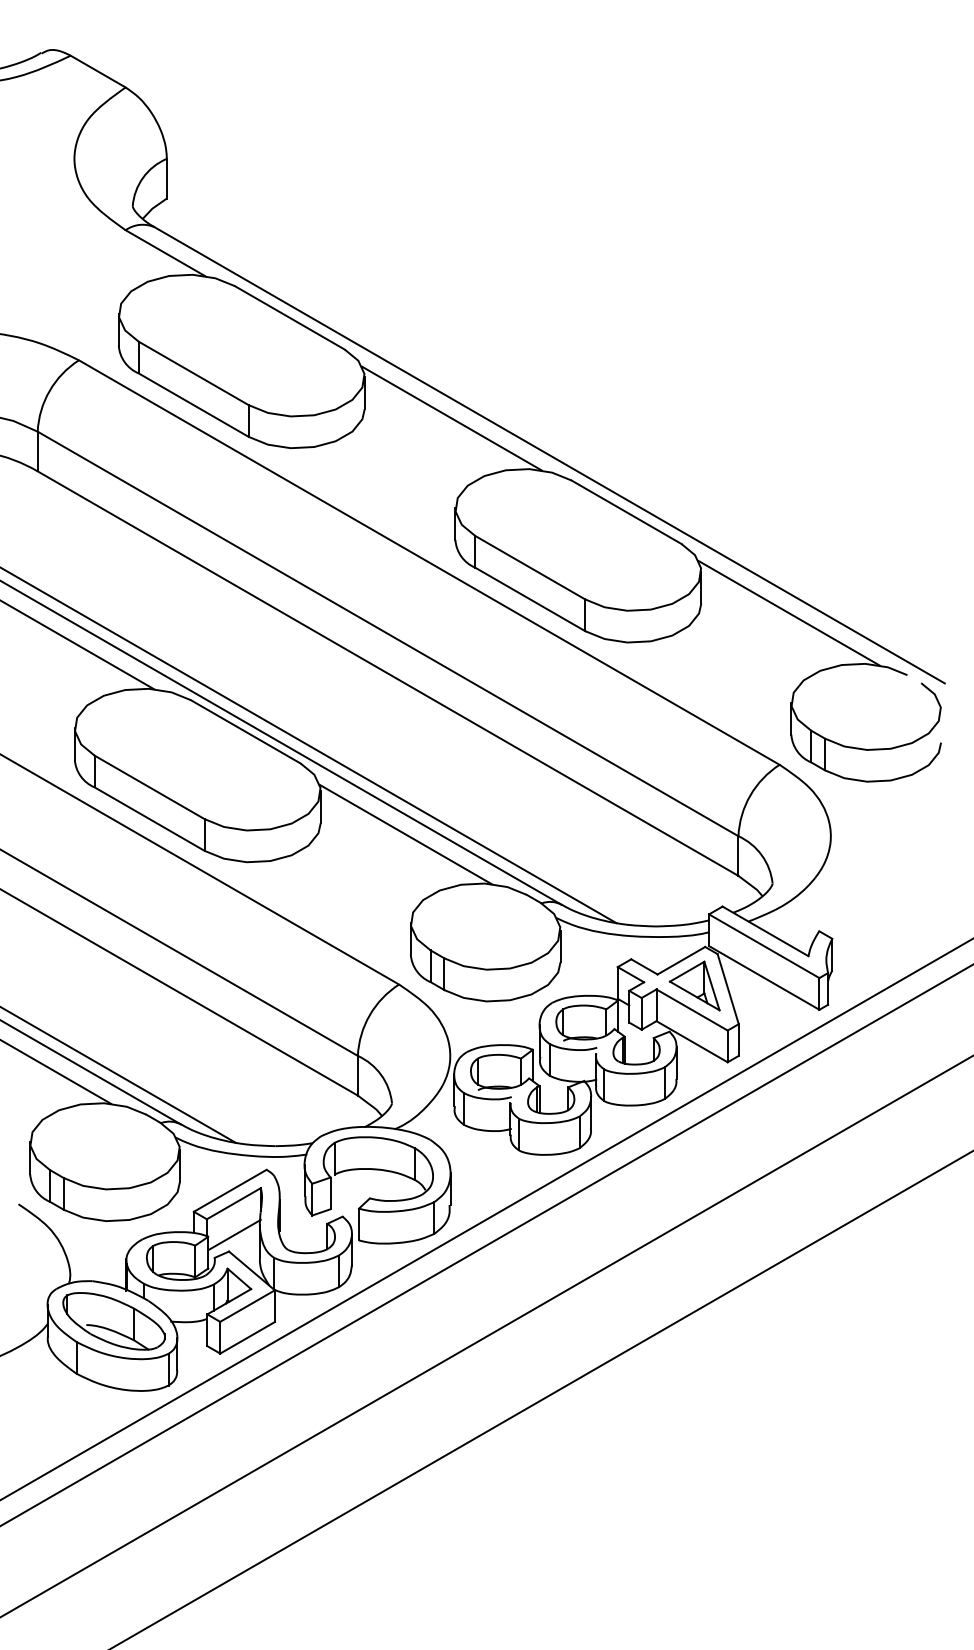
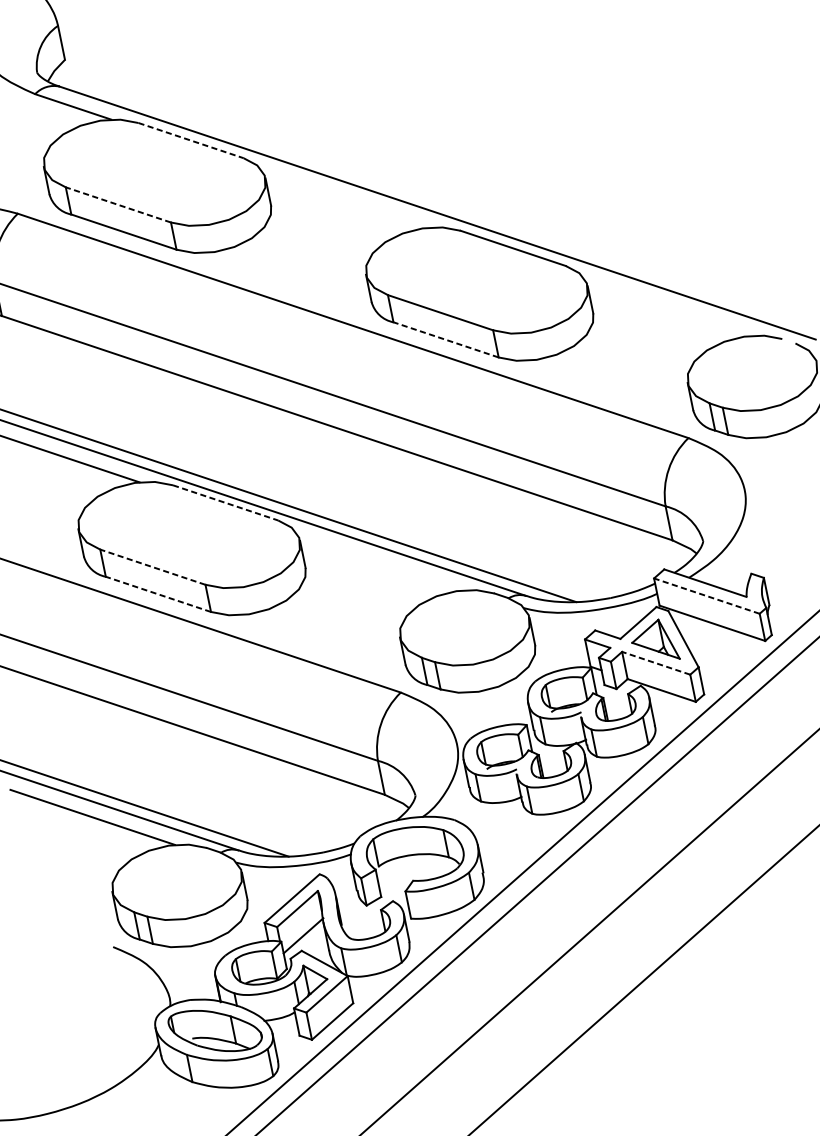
line: (290, 318) -> (191, 141), solid -> dashed
line: (193, 373) -> (118, 205), solid -> dashed
line: (451, 418) -> (347, 198), removed
line: (529, 599) -> (445, 340), solid -> dashed
line: (788, 613) -> (669, 306), removed
line: (246, 732) -> (226, 503), solid -> dashed
line: (149, 787) -> (152, 567), solid -> dashed
line: (149, 818) -> (158, 593), solid -> dashed
line: (405, 834) -> (380, 562), removed
line: (764, 946) -> (707, 596), solid -> dashed
line: (691, 1009) -> (655, 662), solid -> dashed

